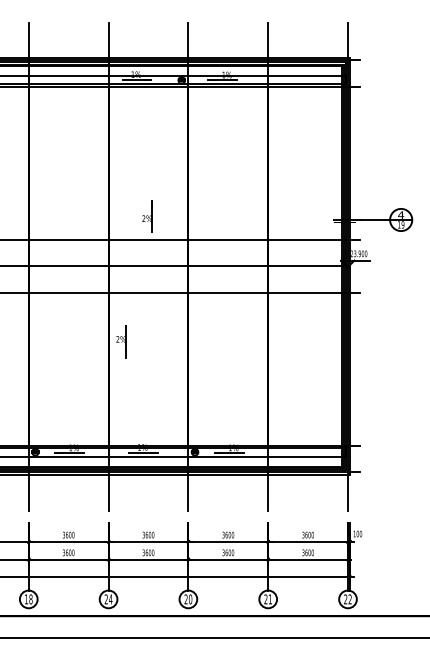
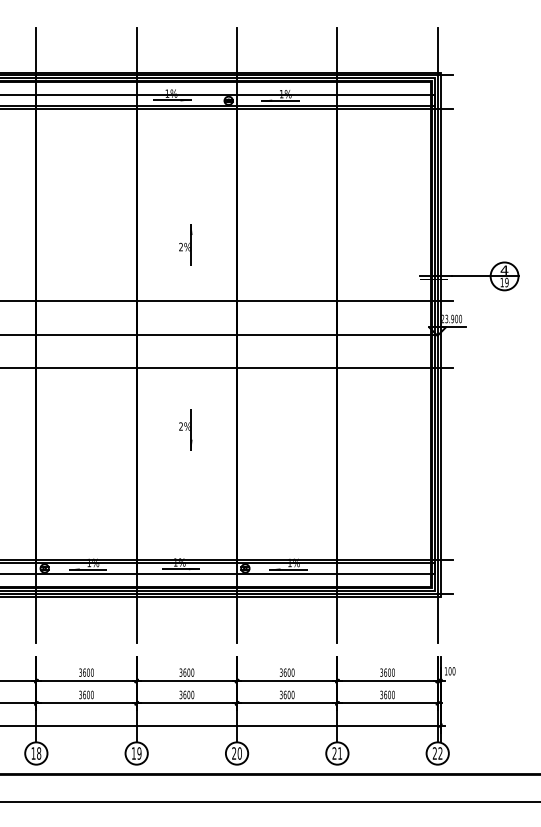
part: (147, 216) -> (185, 244), moved
part: (121, 341) -> (185, 429), moved
text: (108, 599) -> (136, 753), 24 -> 19

